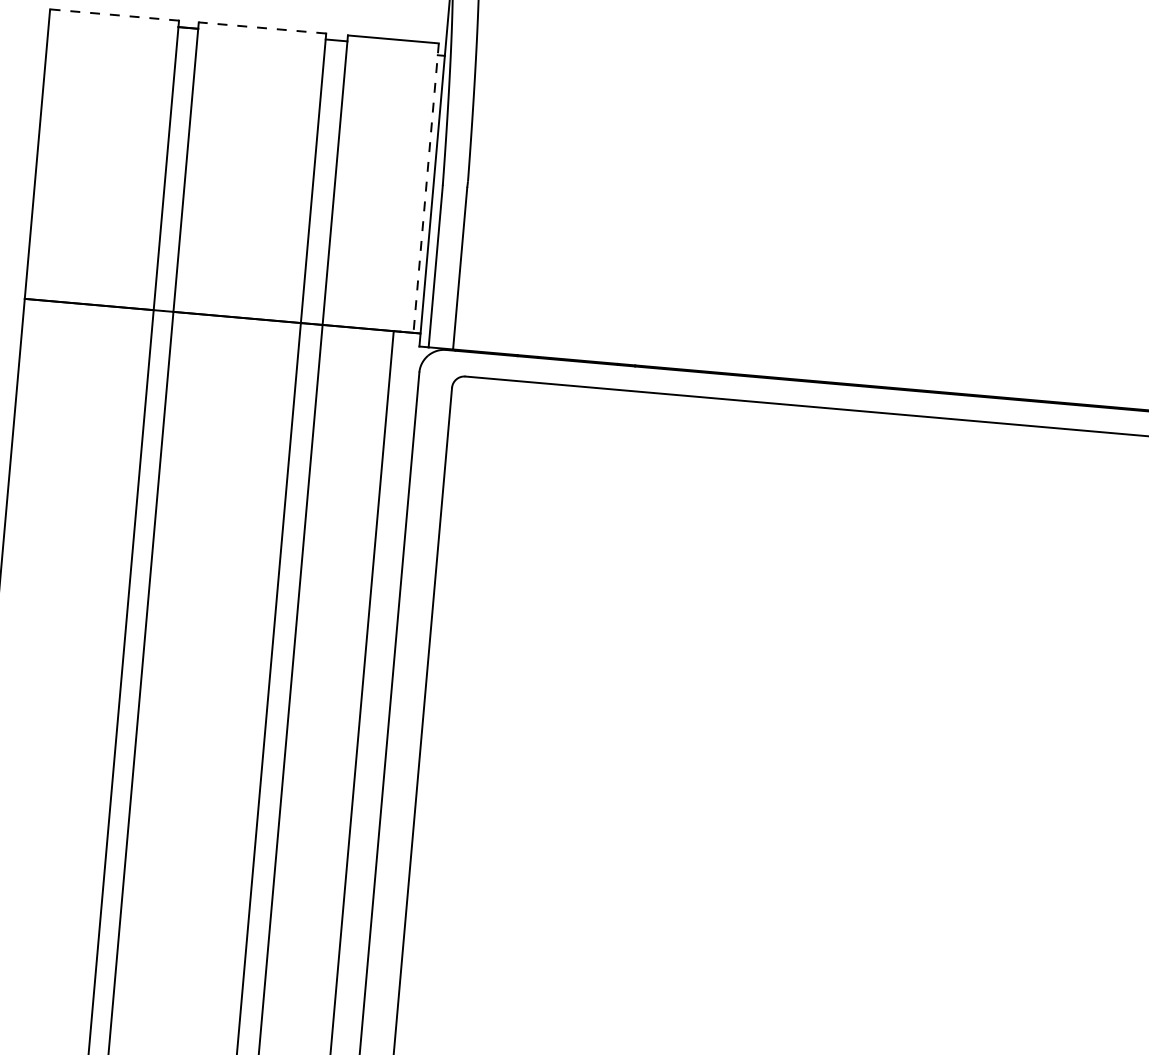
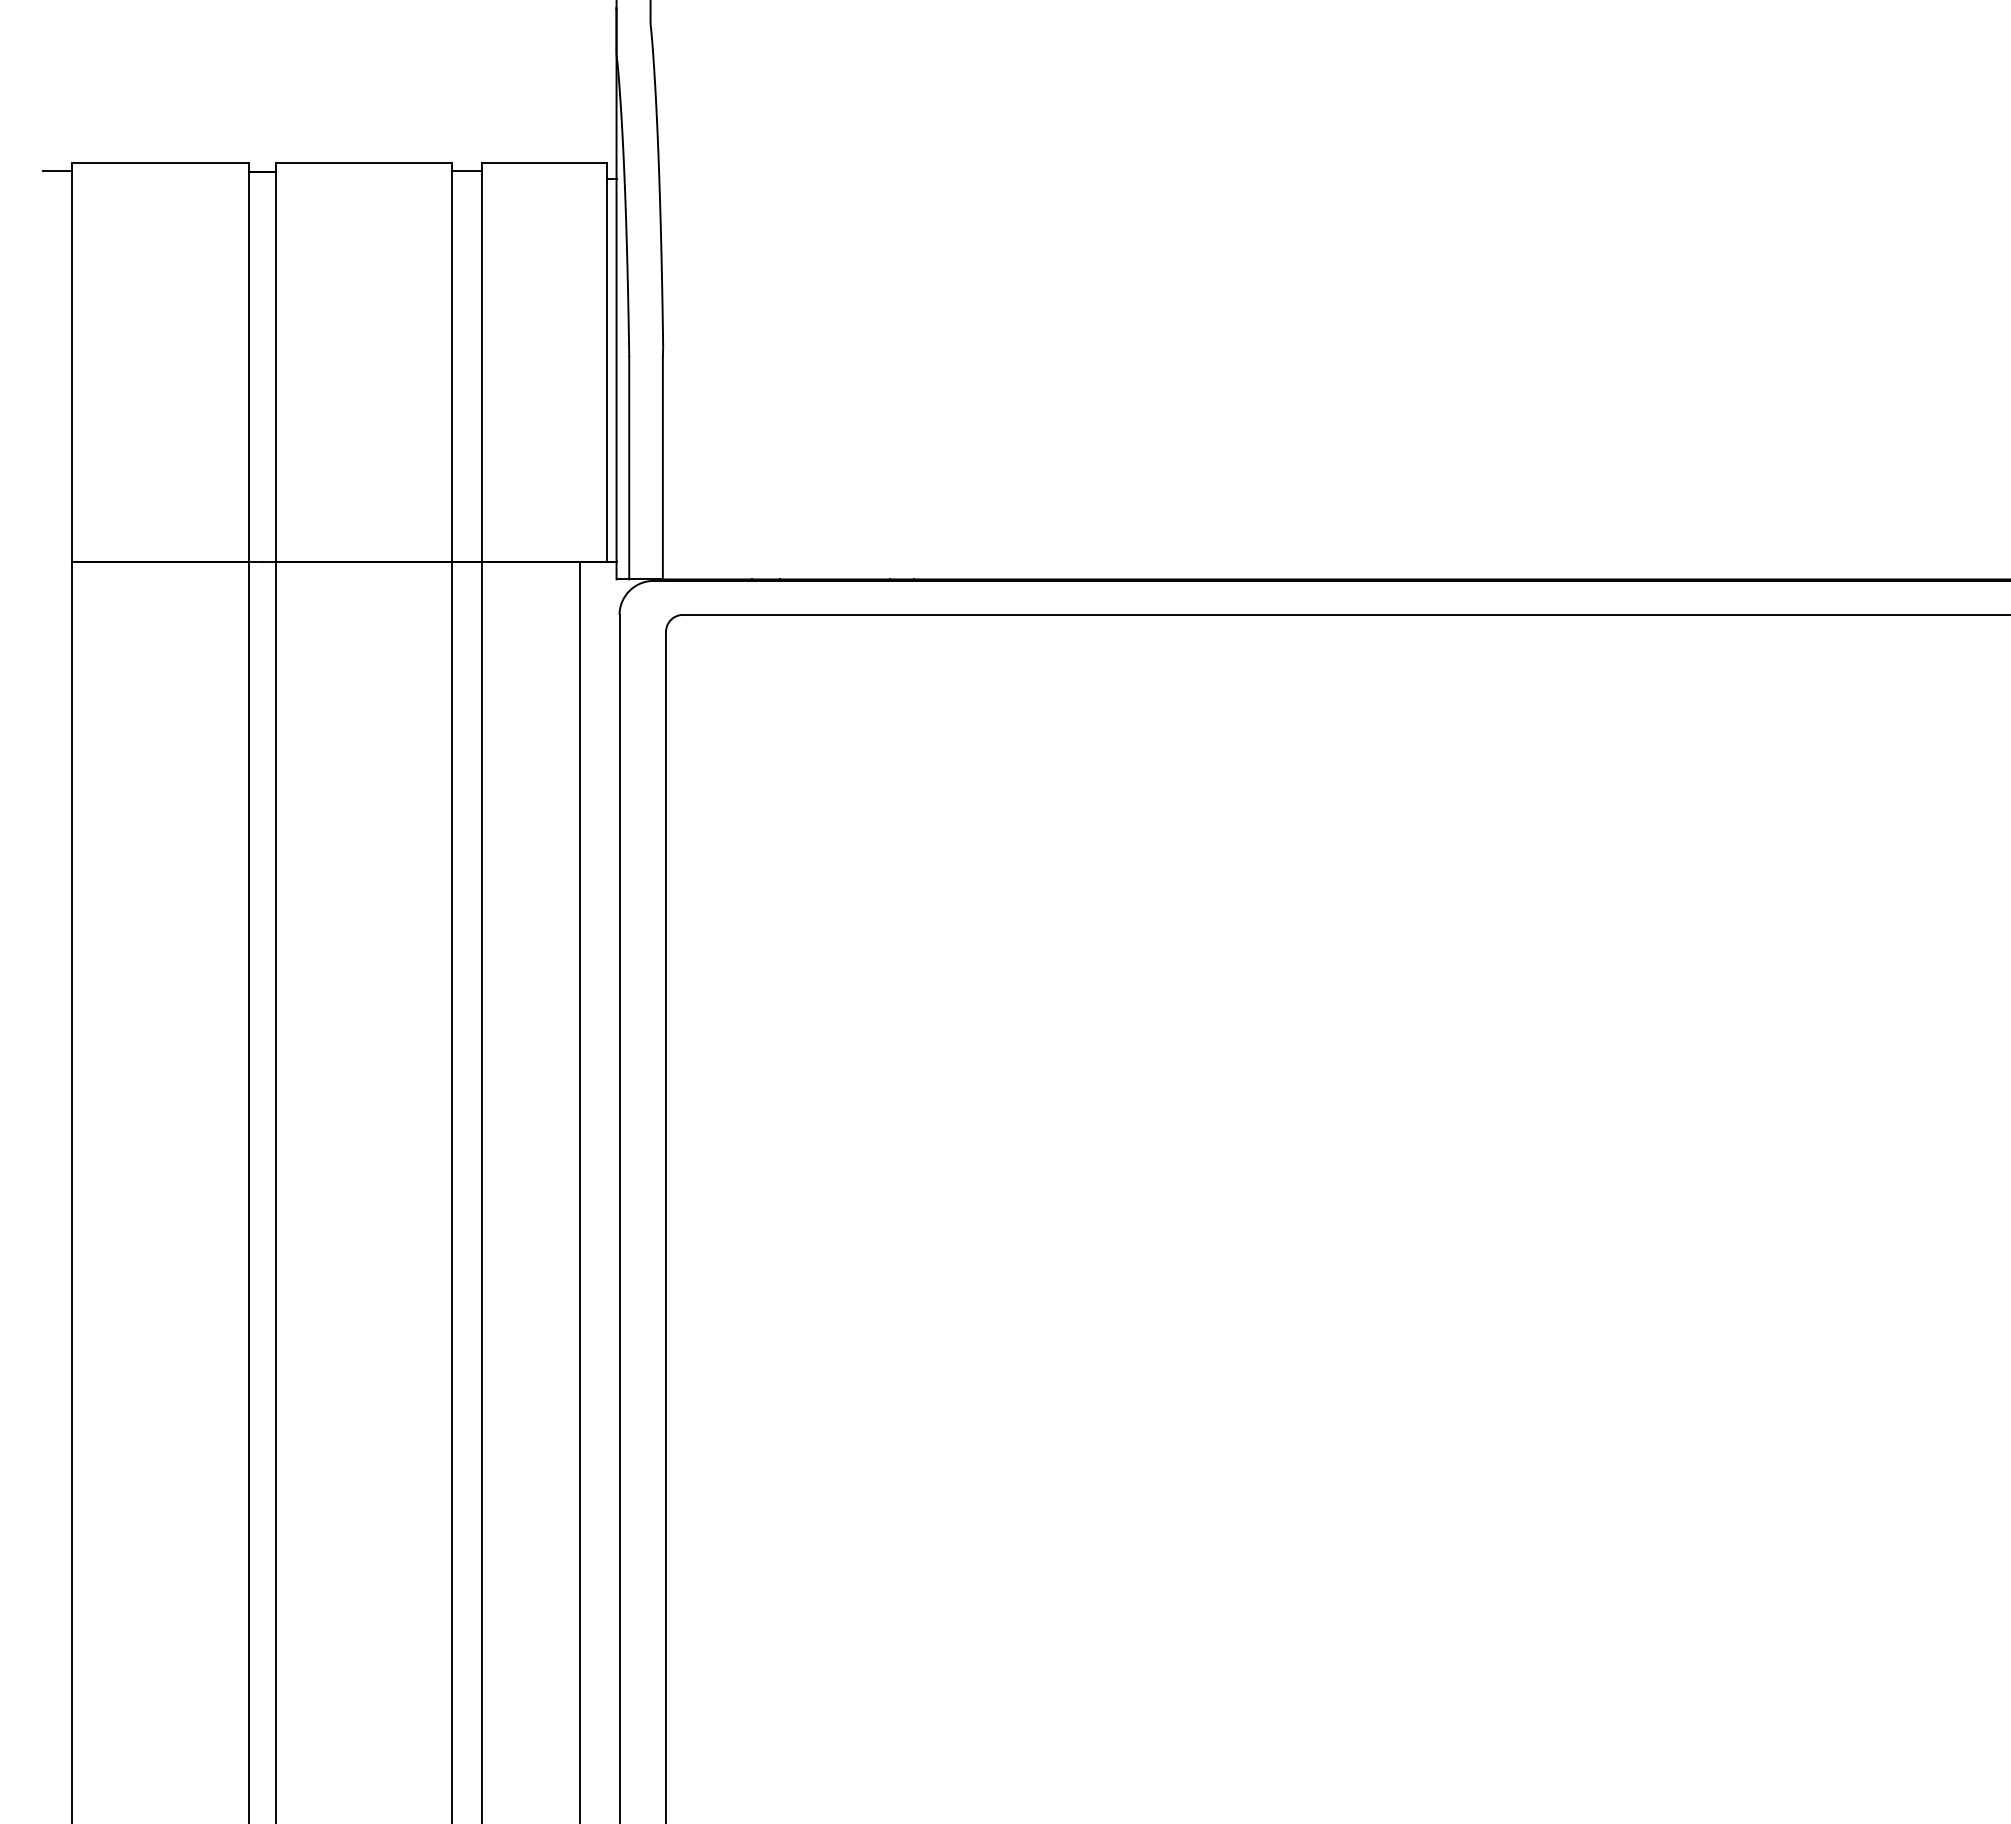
line: (39, 14) -> (57, 171), added
line: (114, 15) -> (160, 163), dashed -> solid
line: (262, 28) -> (364, 163), dashed -> solid
line: (425, 188) -> (606, 362), dashed -> solid

